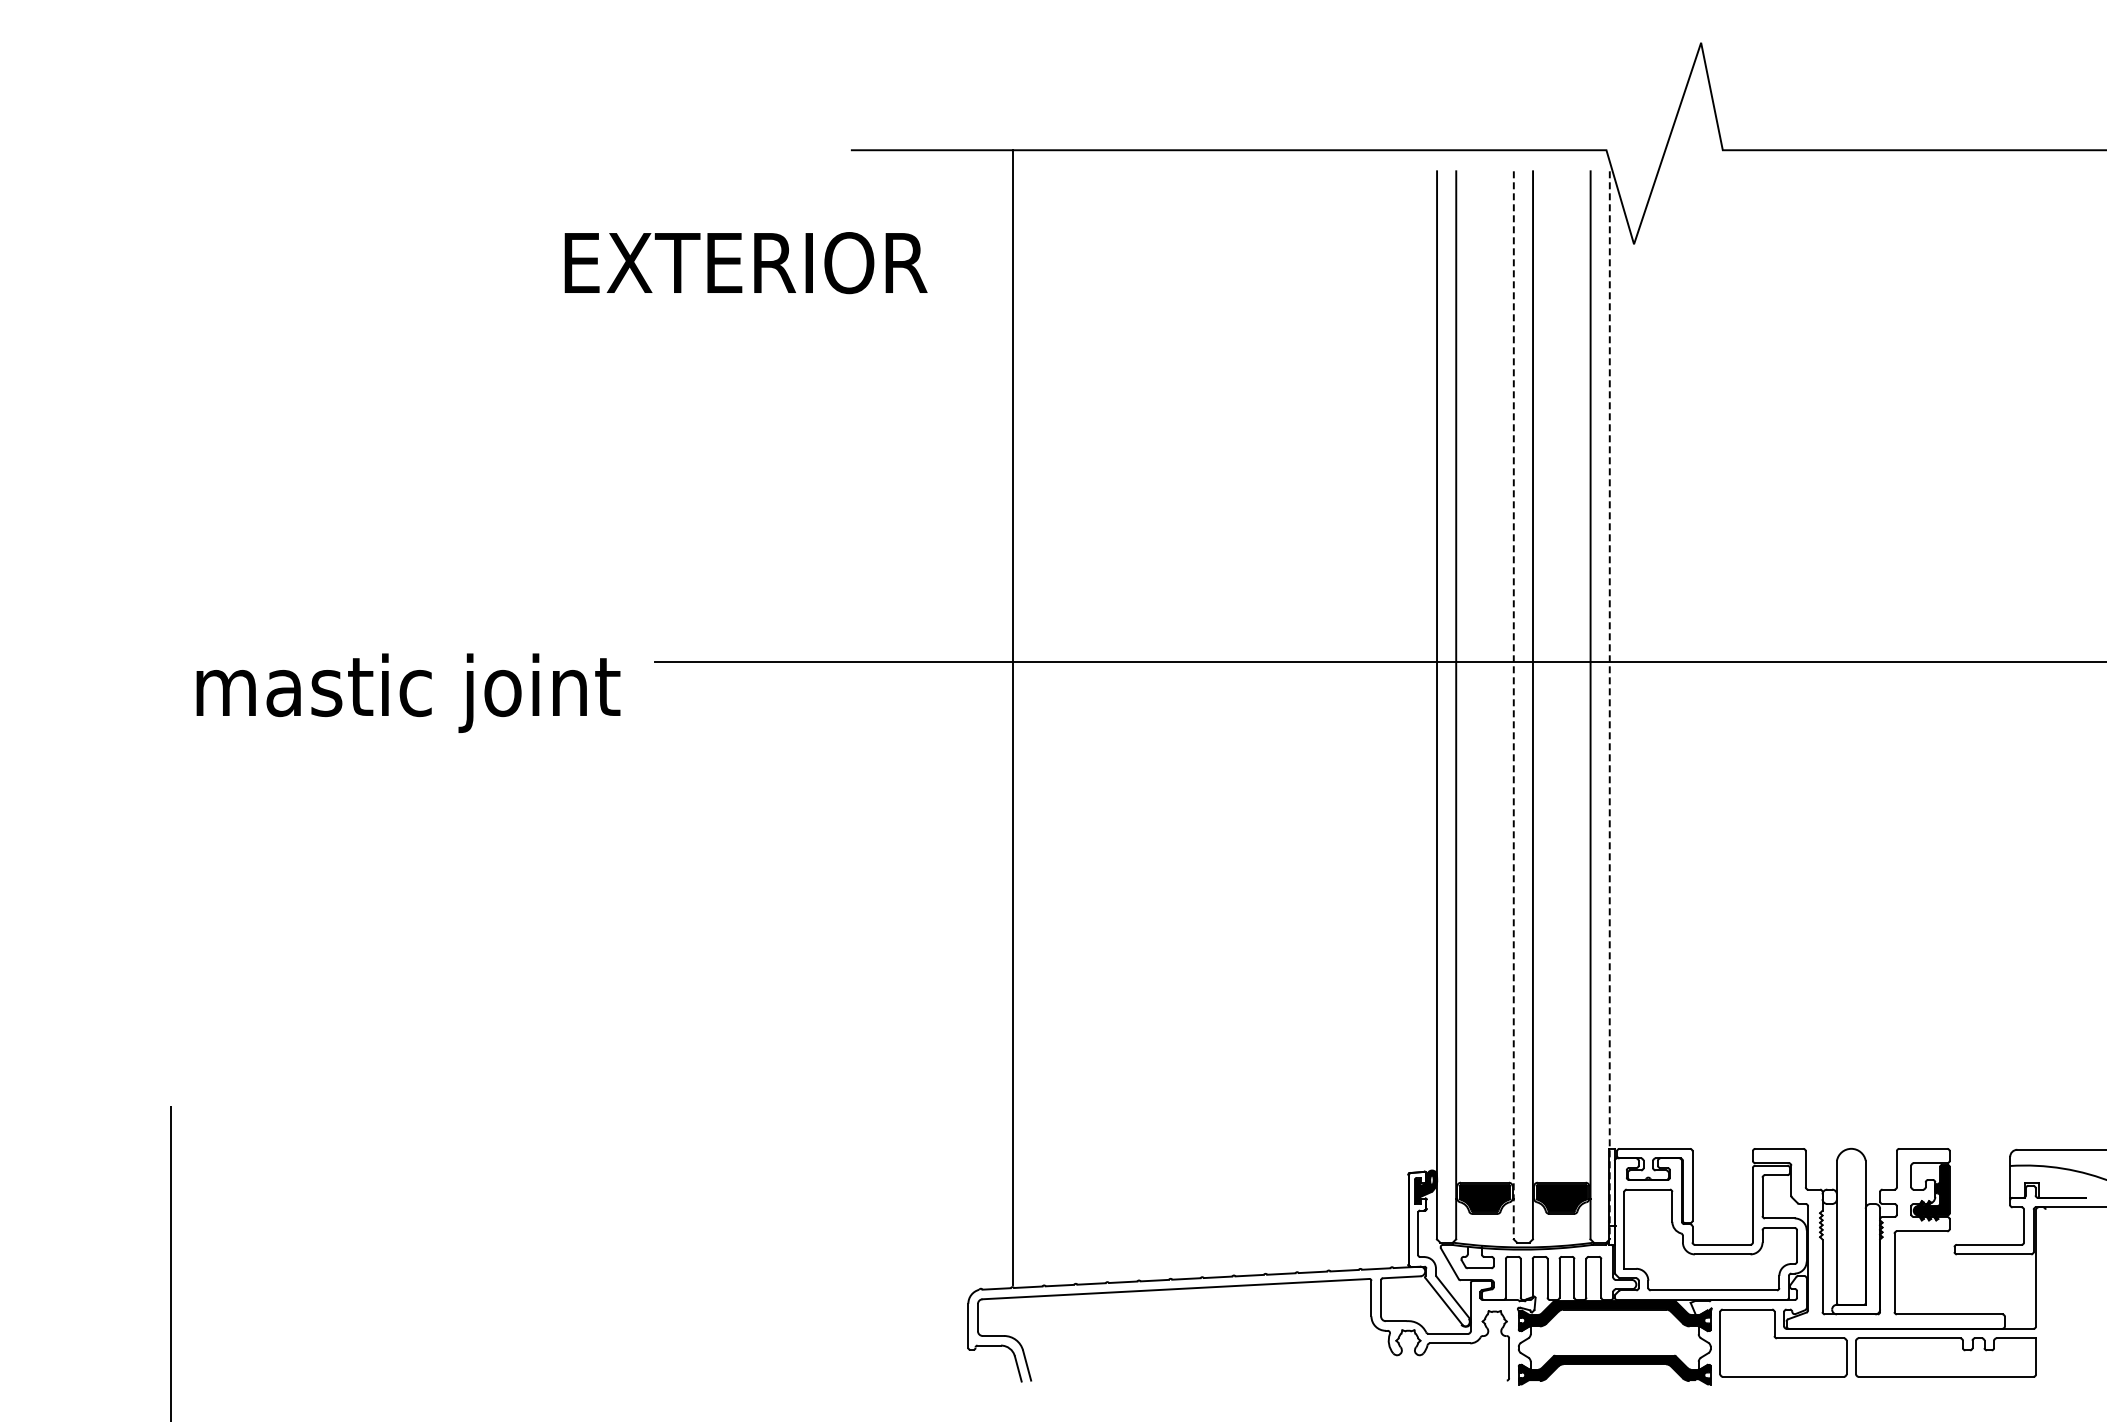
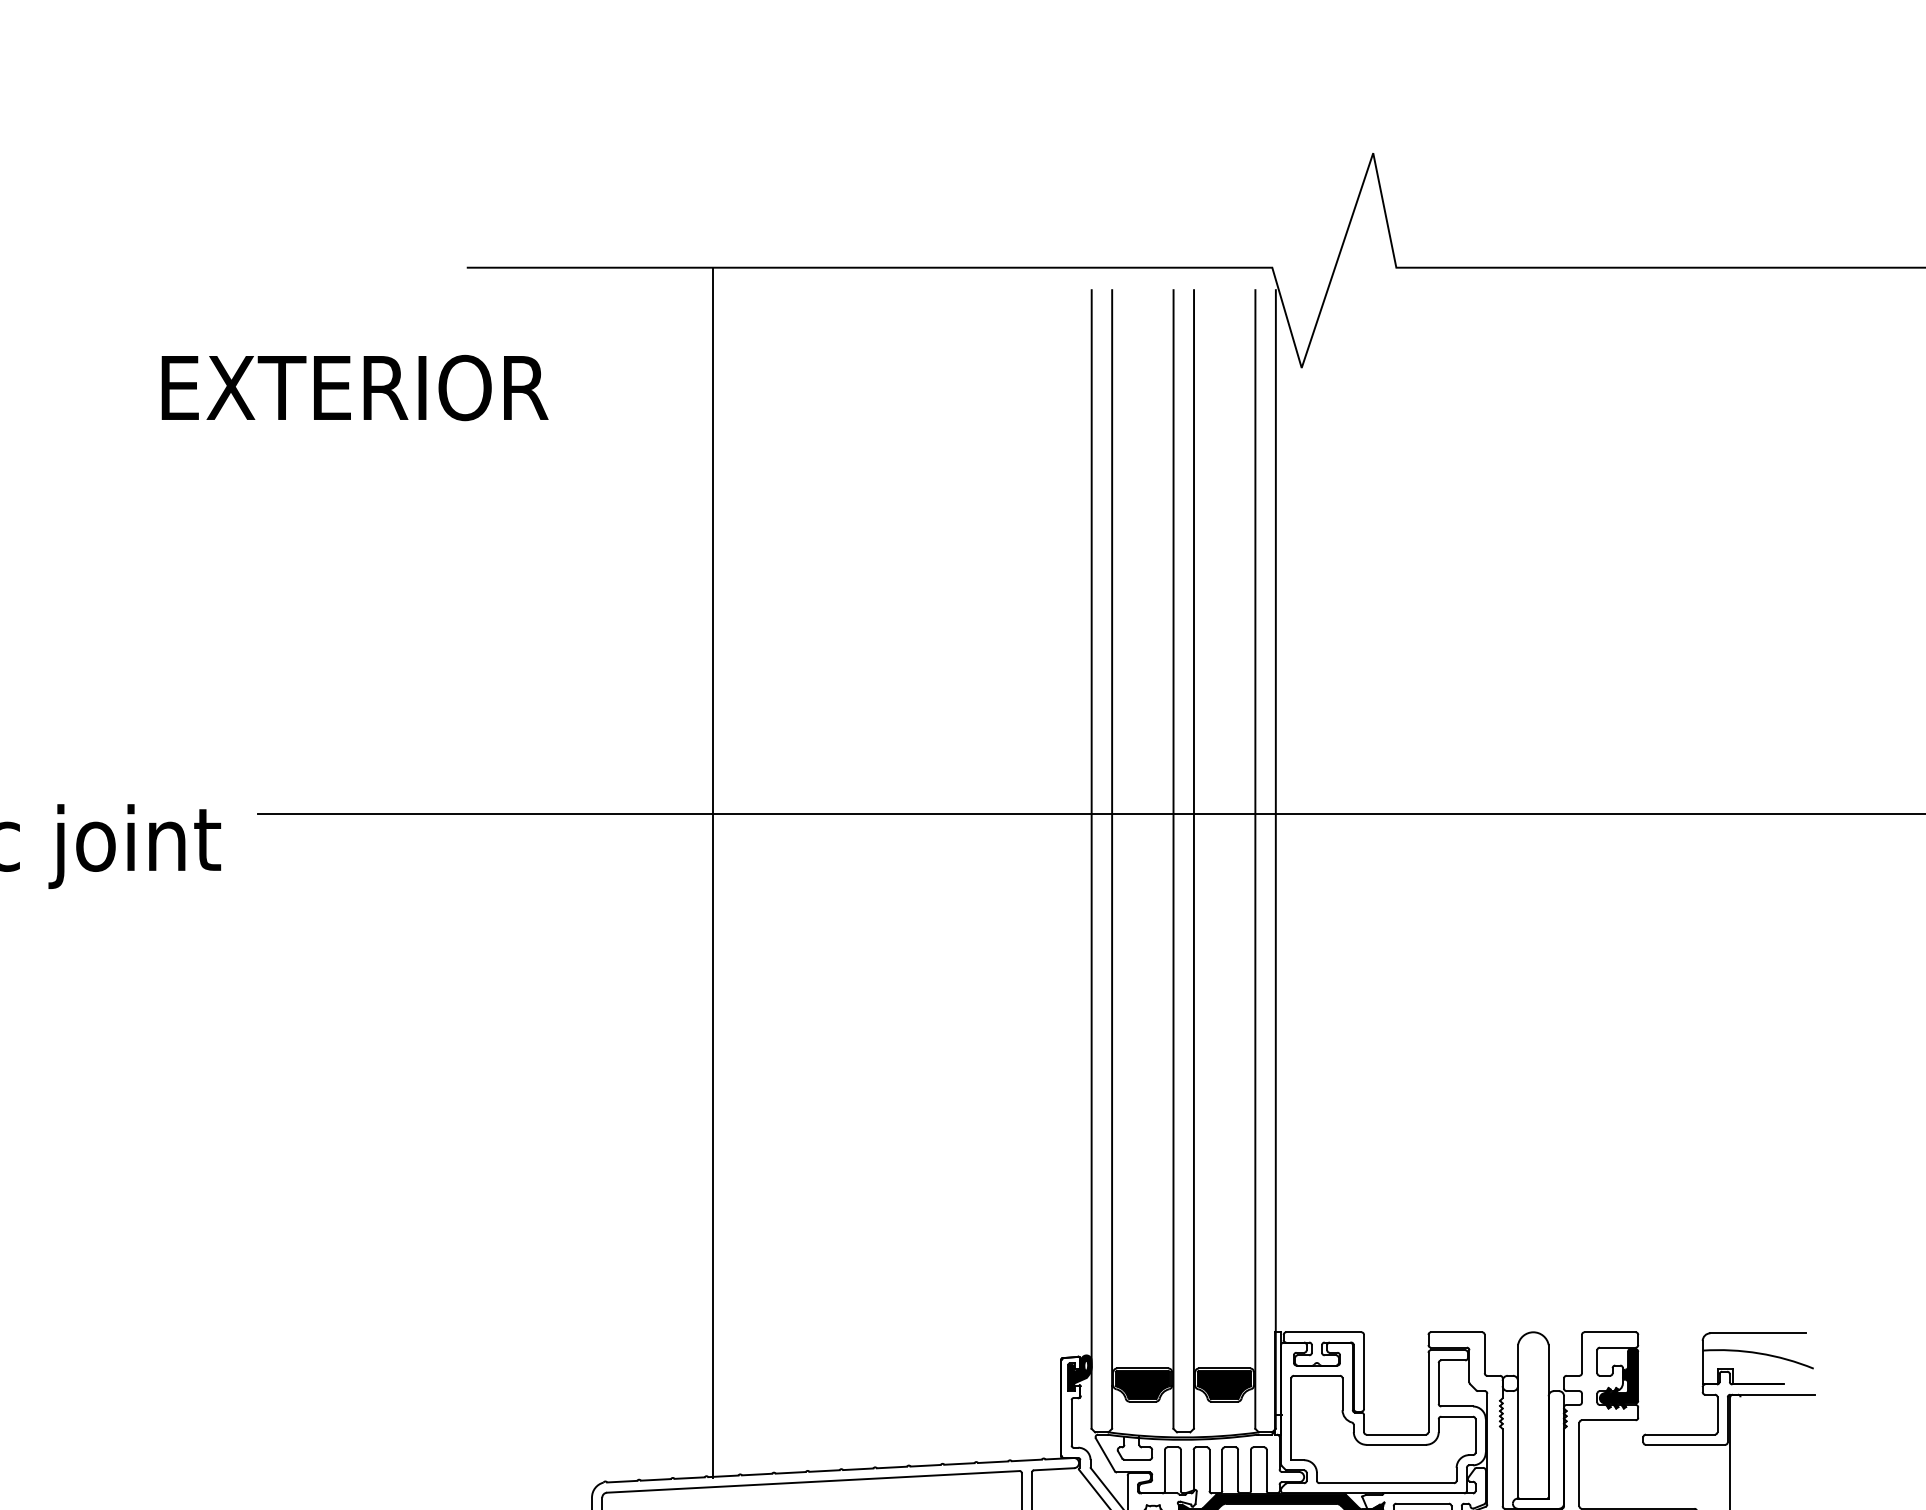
line: (1513, 705) -> (1173, 859), dashed -> solid
line: (1609, 705) -> (1275, 859), dashed -> solid
line: (1013, 717) -> (713, 872), moved

